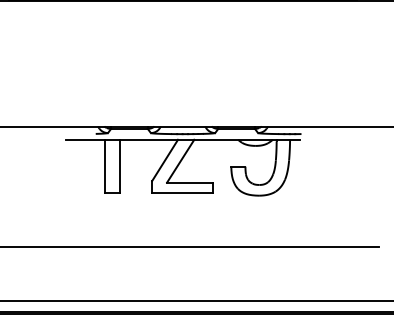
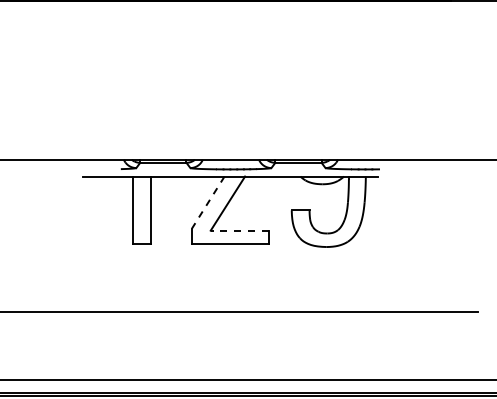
line: (165, 160) -> (208, 202), solid -> dashed
line: (189, 182) -> (239, 230), solid -> dashed

